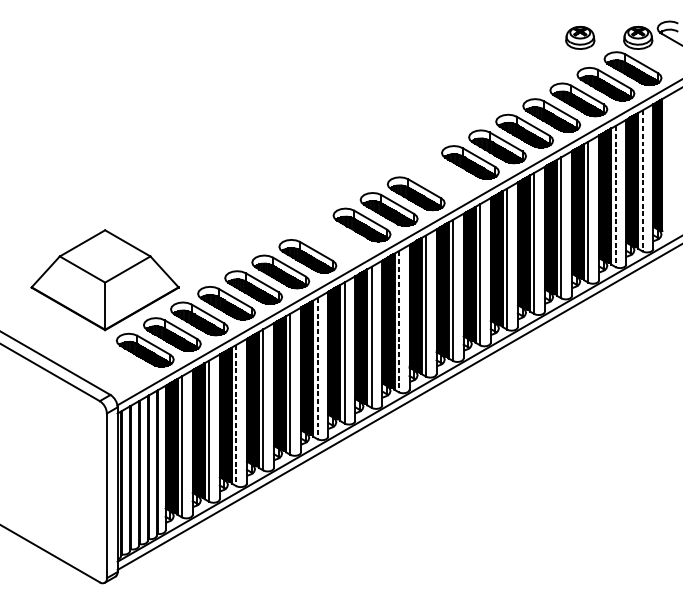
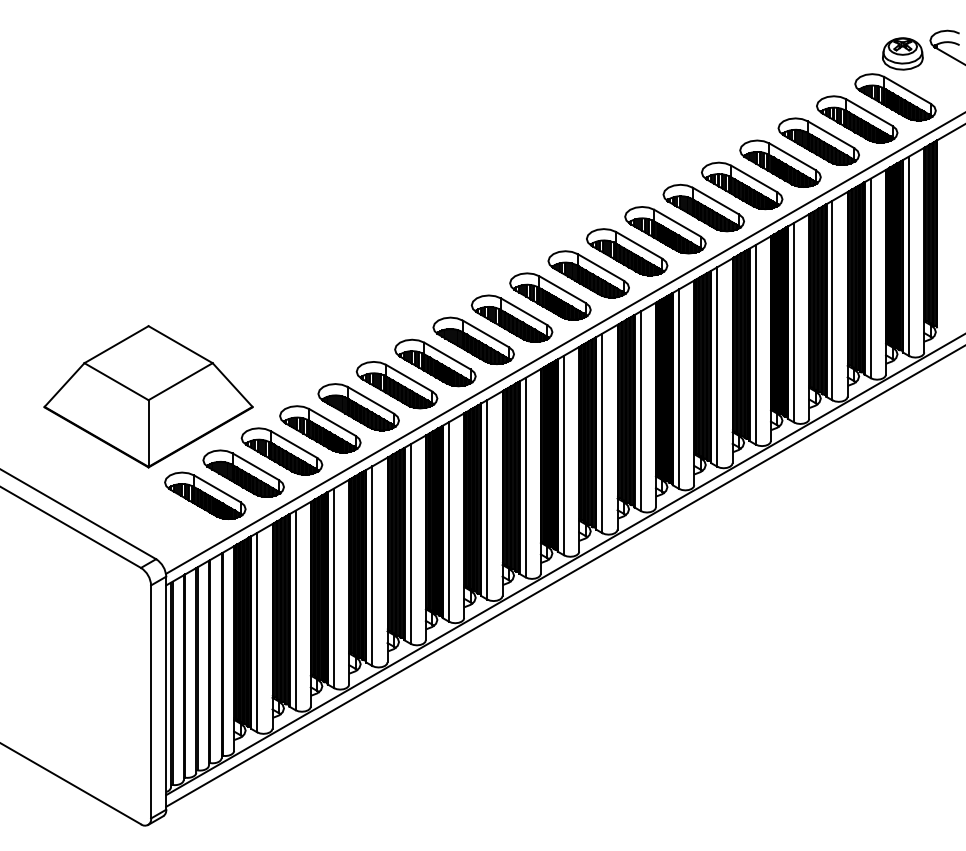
part: (580, 37) -> (820, 53), removed
part: (443, 178) -> (627, 252), added
line: (642, 181) -> (909, 256), dashed -> solid
line: (615, 196) -> (870, 278), dashed -> solid
part: (334, 240) -> (473, 340), added
line: (399, 321) -> (564, 455), dashed -> solid
line: (317, 368) -> (449, 521), dashed -> solid
line: (236, 415) -> (334, 588), dashed -> solid

